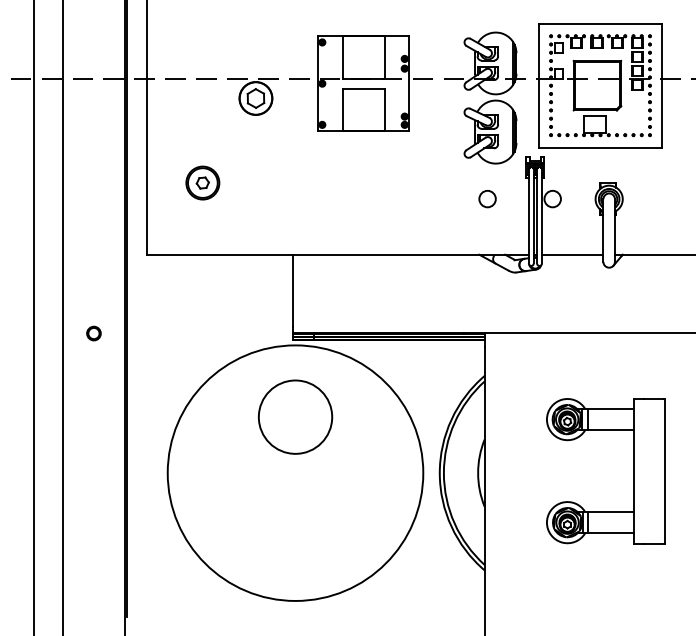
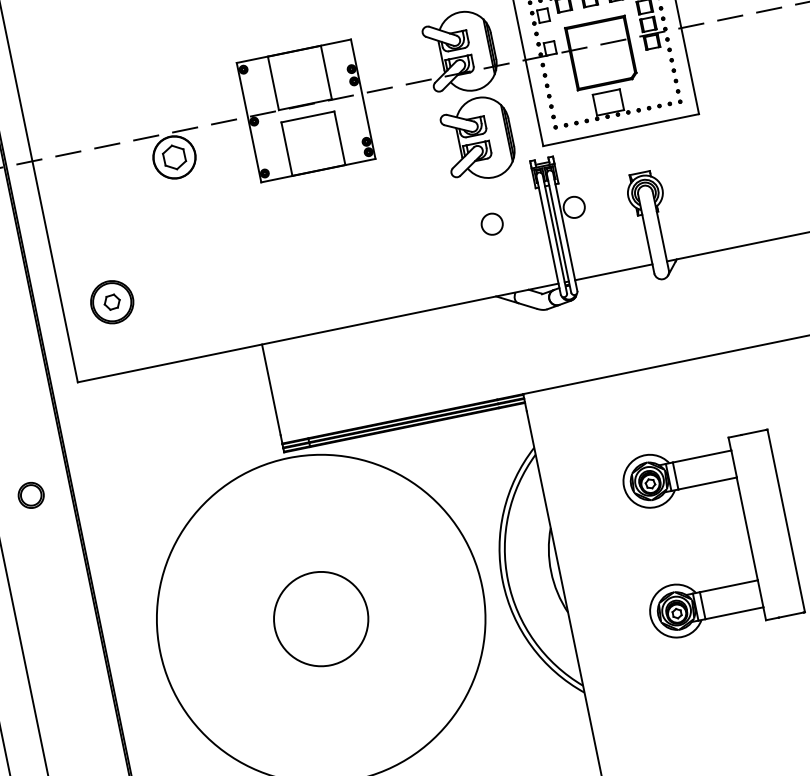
part: (202, 182) -> (111, 301), moved
part: (93, 333) -> (30, 495), size x1.43
circle: (295, 416) -> (320, 618), moved

